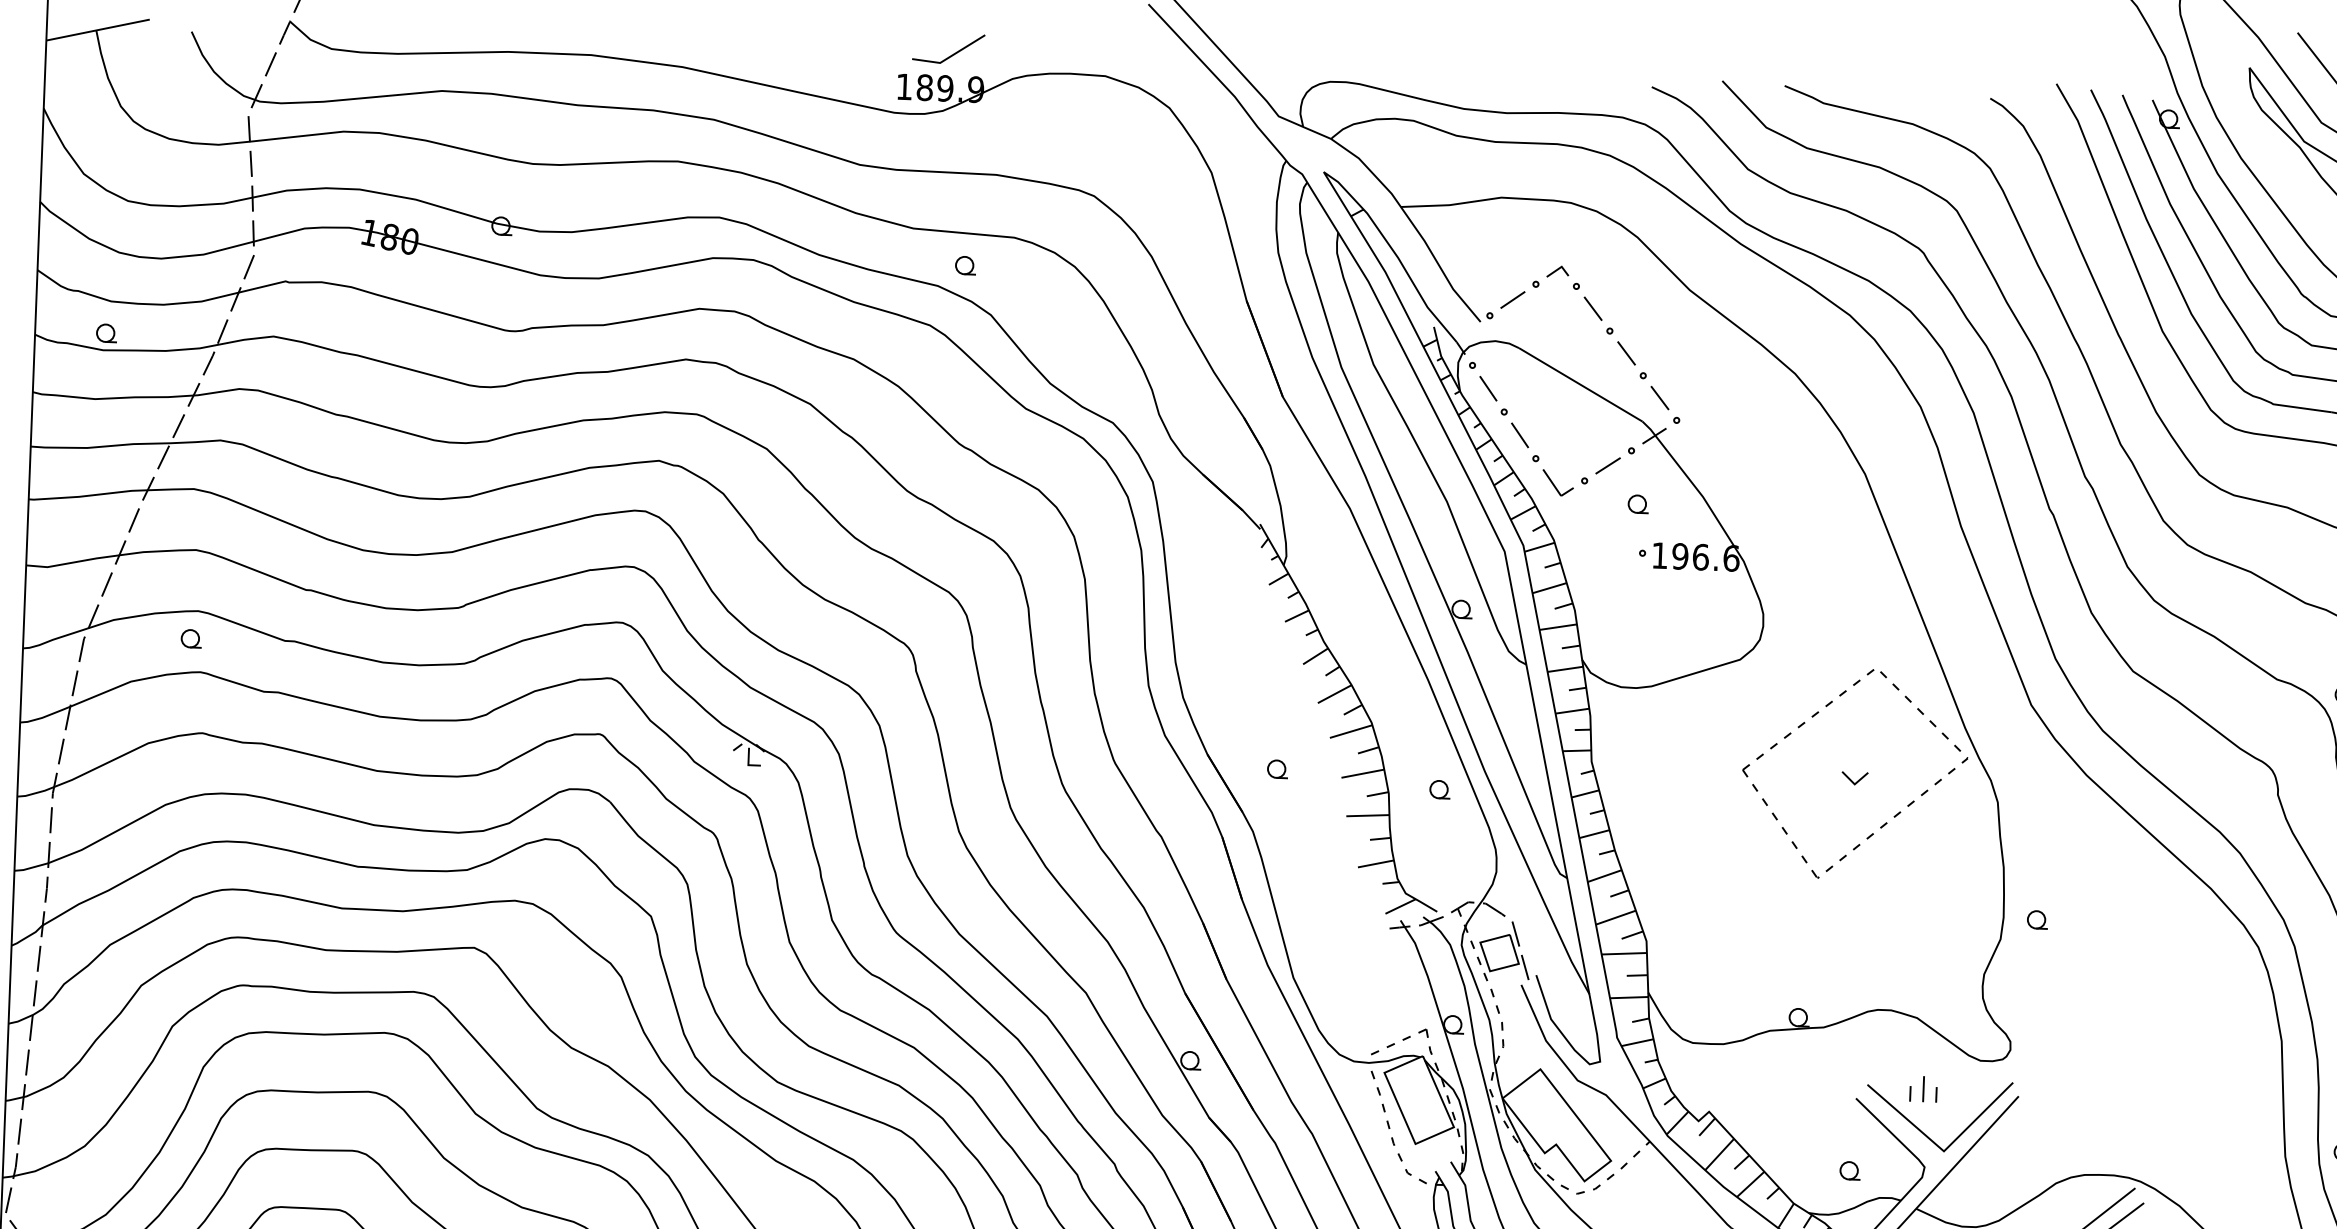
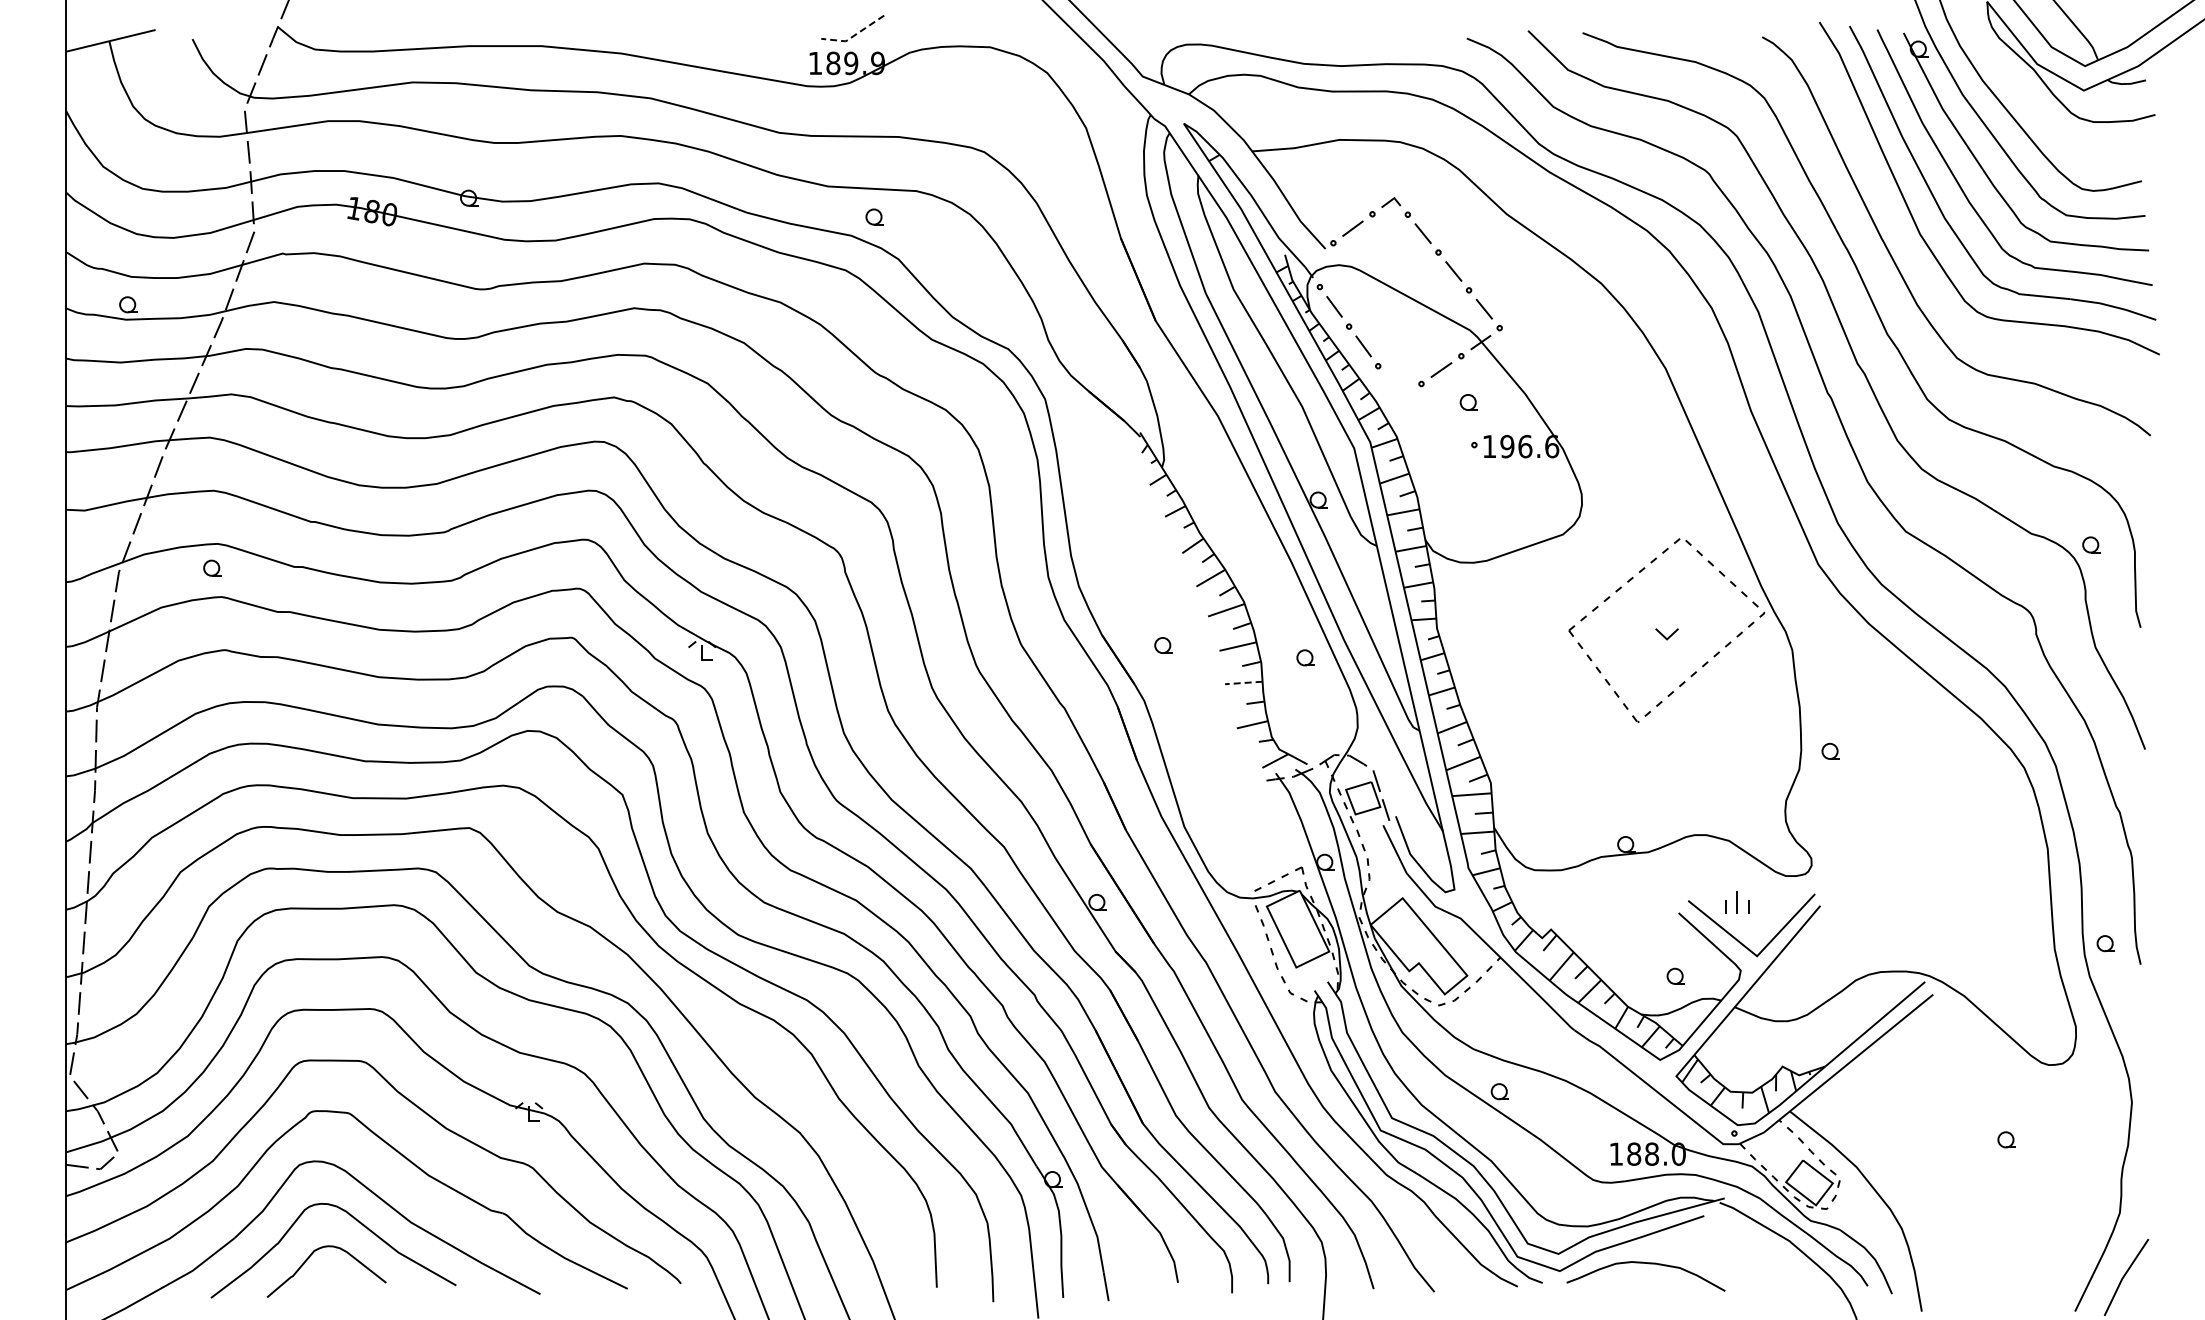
line: (950, 56) -> (854, 35), solid -> dashed
part: (1558, 482) -> (1398, 386), removed
line: (1367, 815) -> (1243, 682), solid -> dashed

